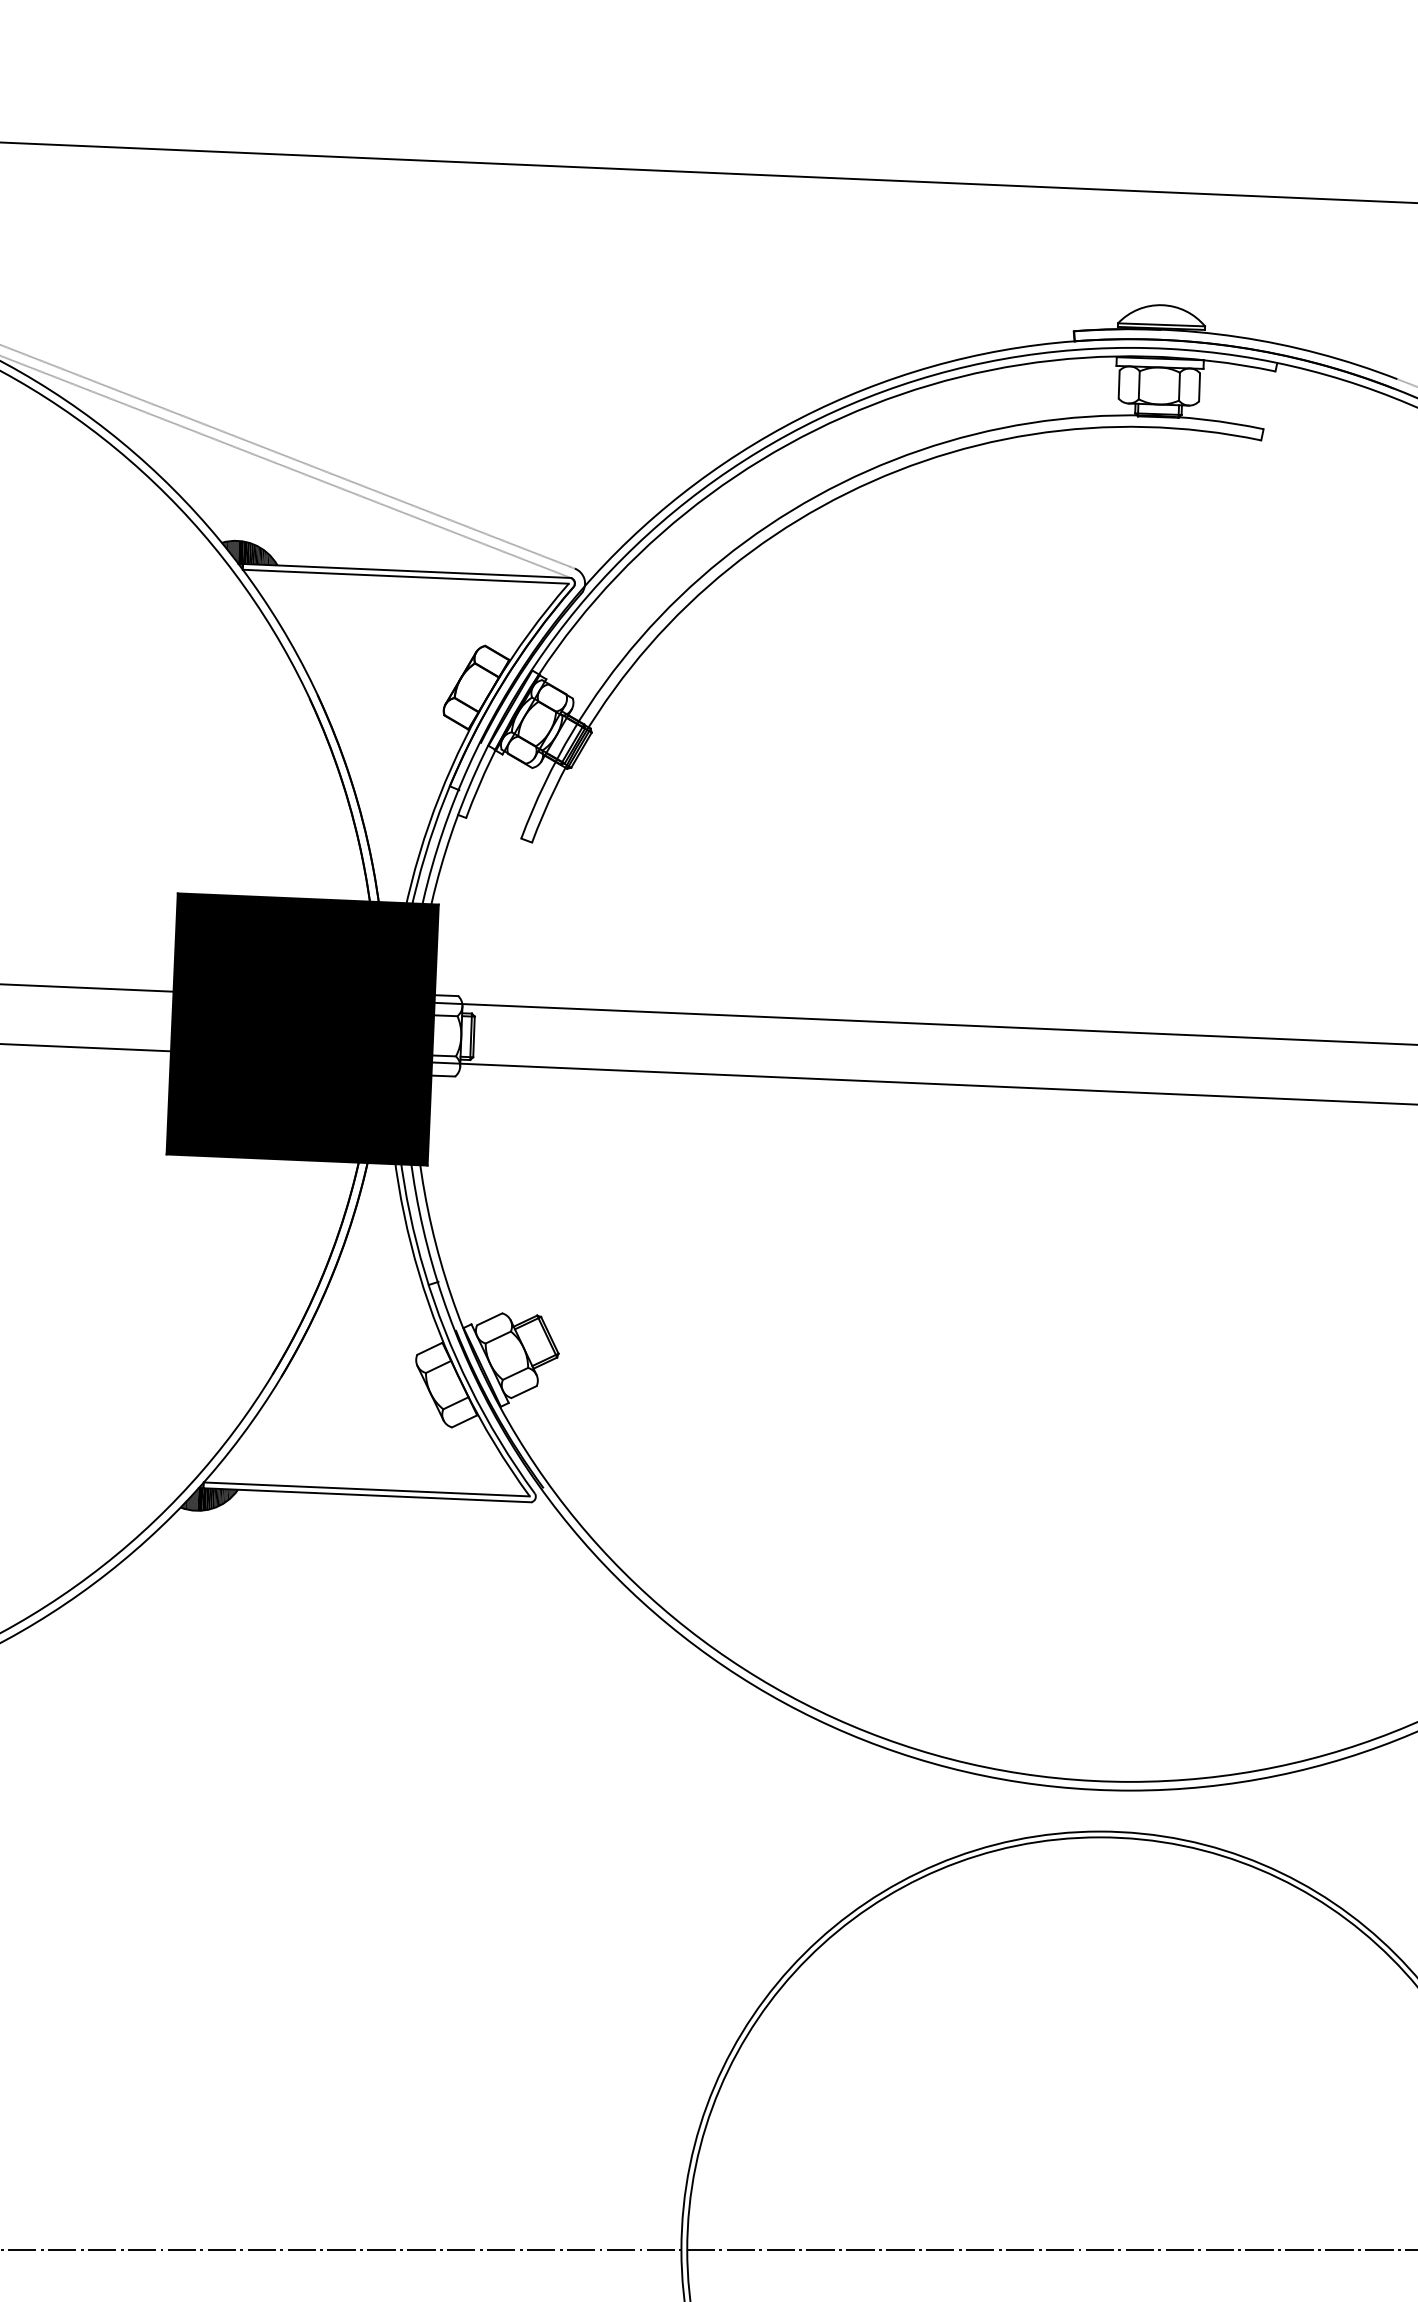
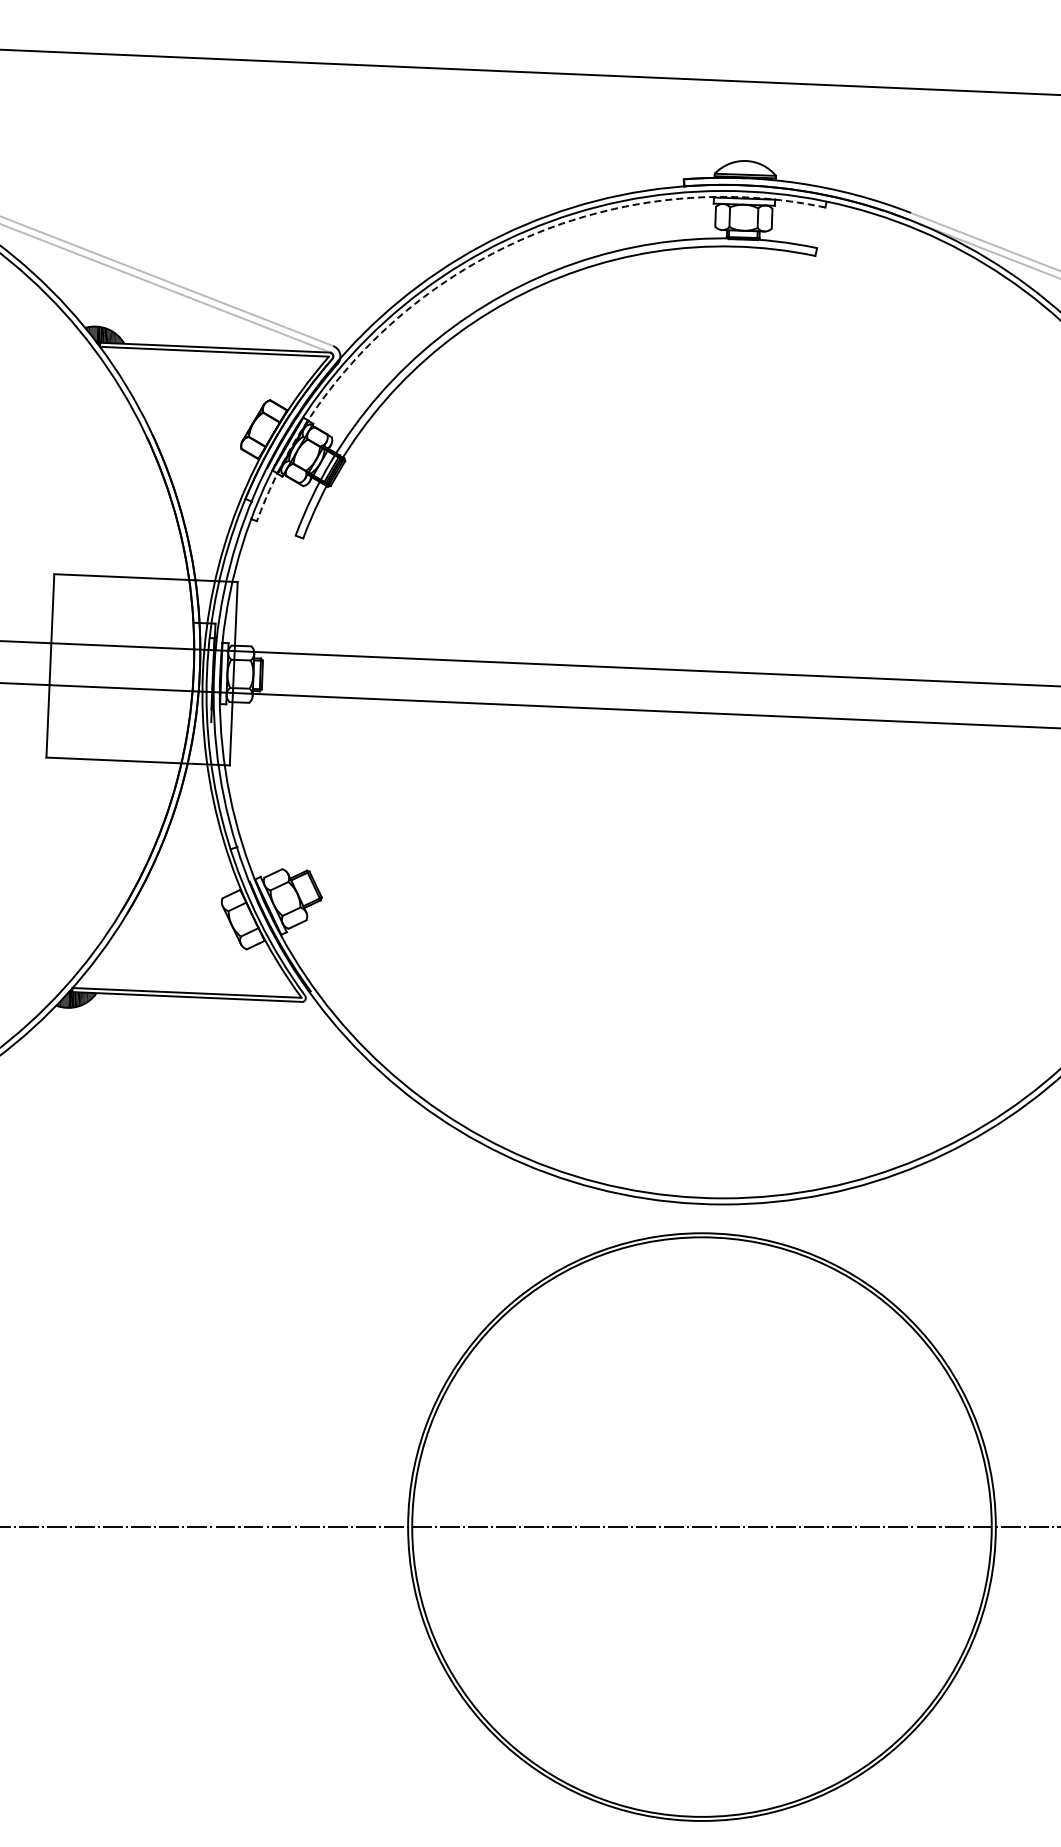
arc: (787, 443) -> (482, 258), solid -> dashed
fill: (301, 1029) -> (141, 669), removed

